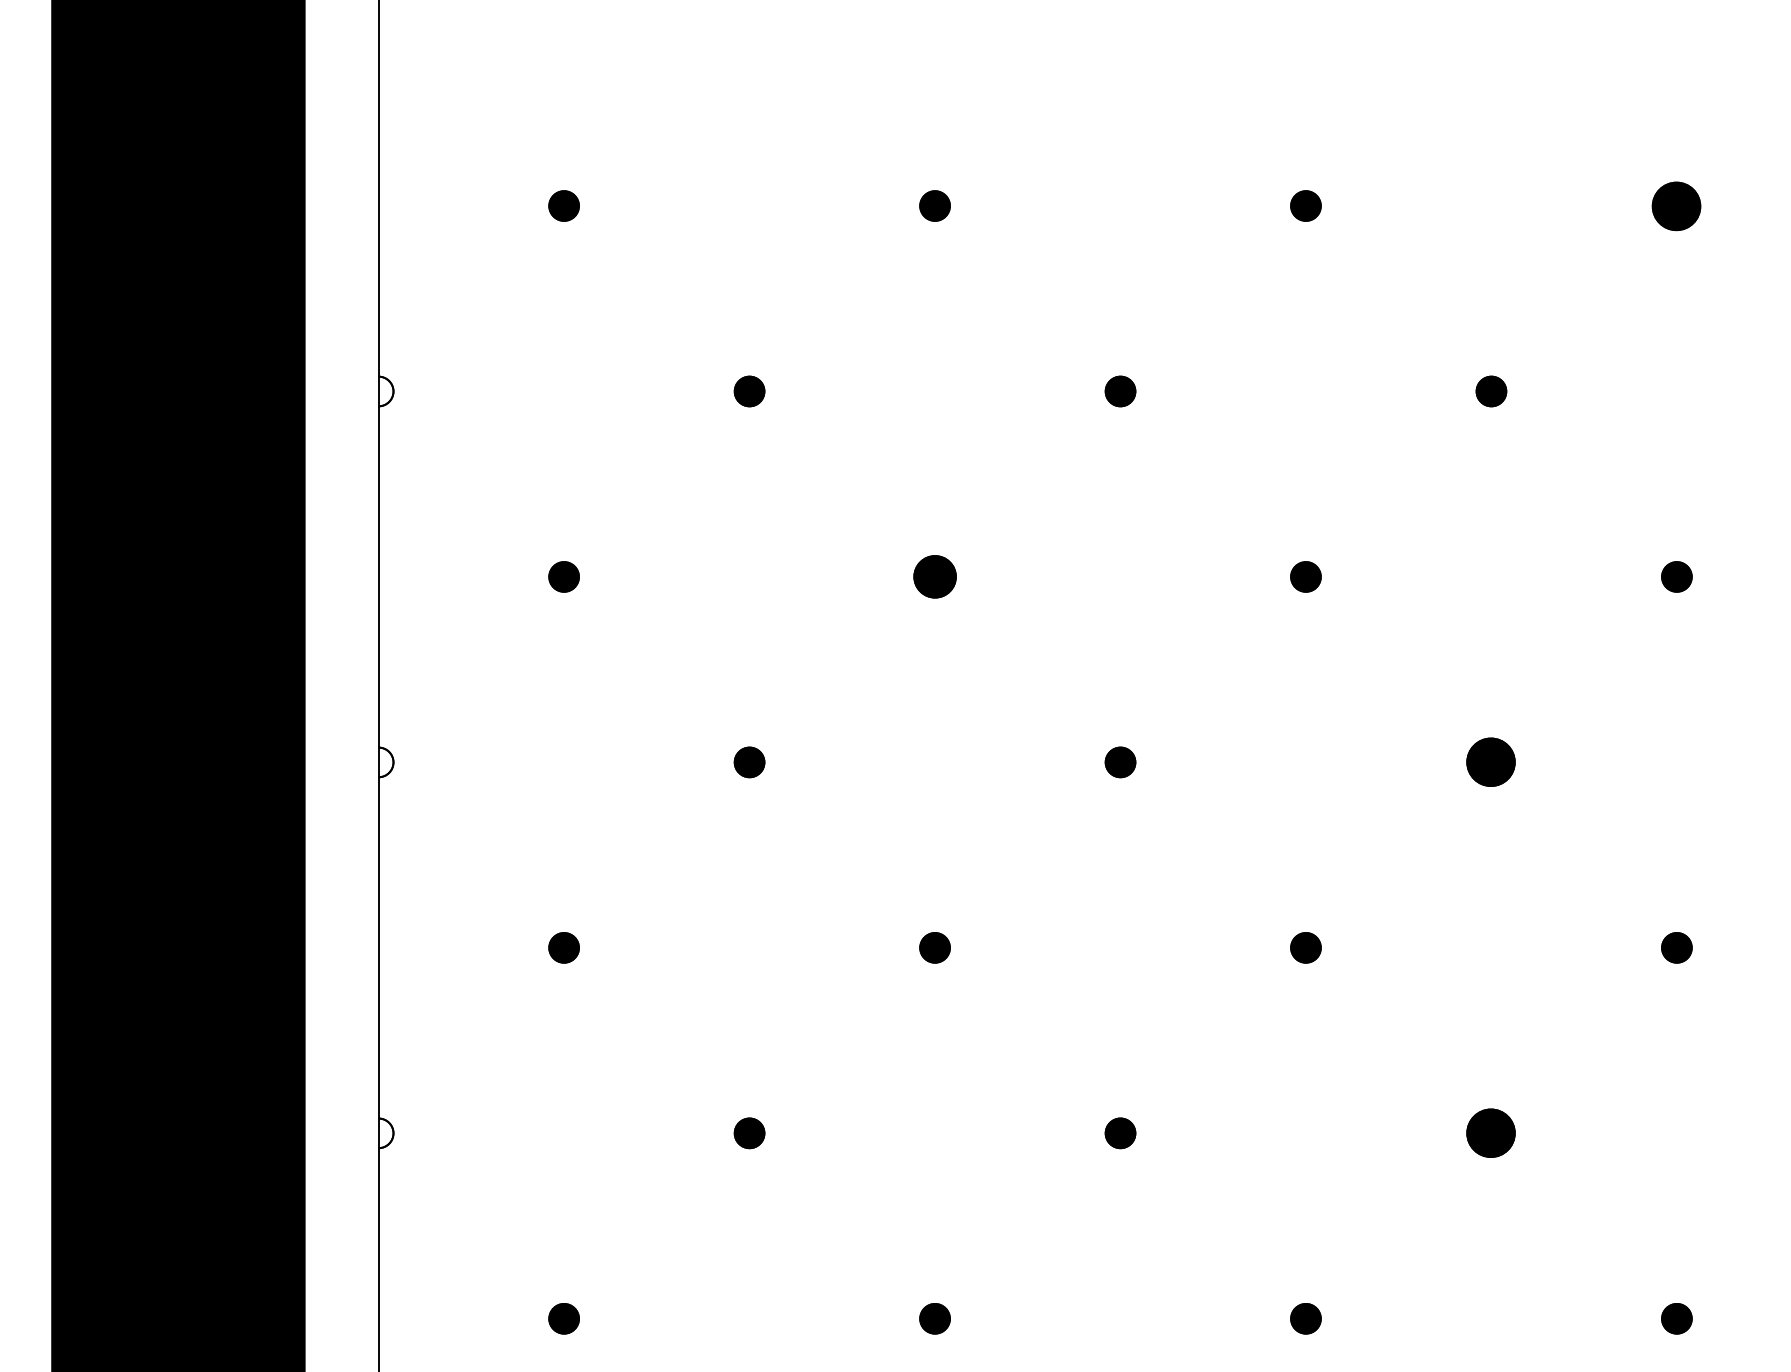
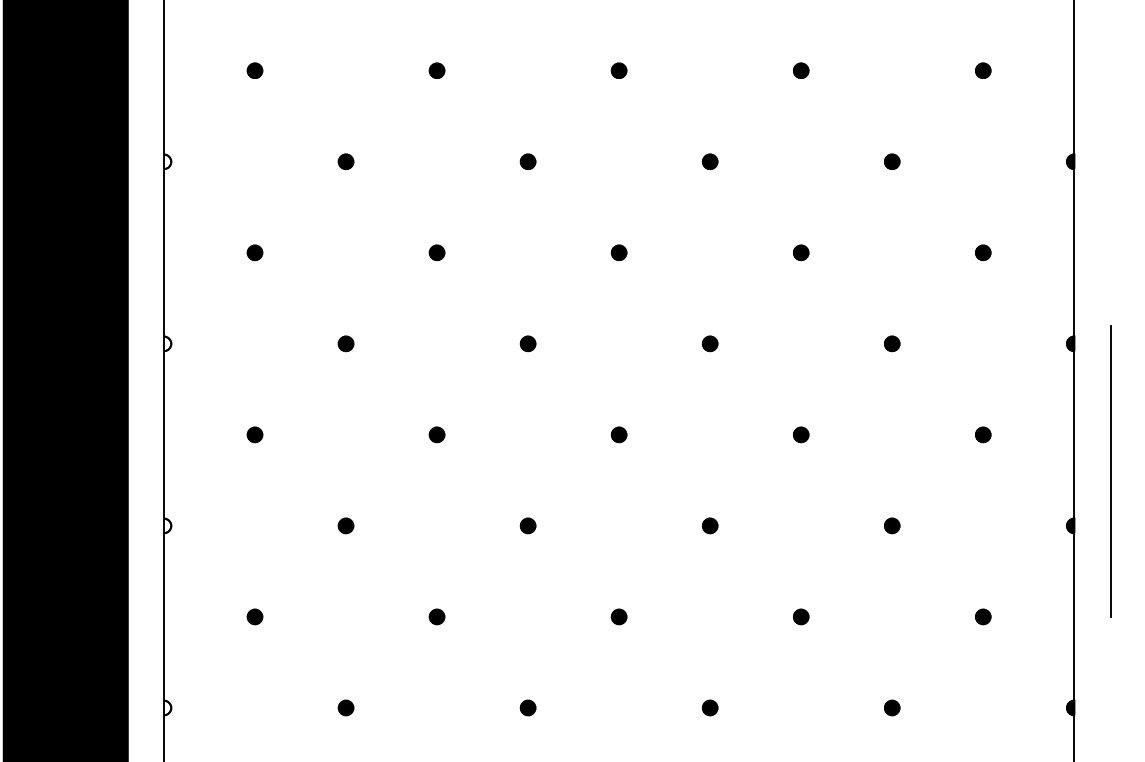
part: (1677, 205) -> (801, 70), size x0.62
part: (933, 576) -> (436, 252), size x0.71
part: (1492, 761) -> (710, 343), size x0.62
part: (1492, 1132) -> (710, 525), size x0.62

